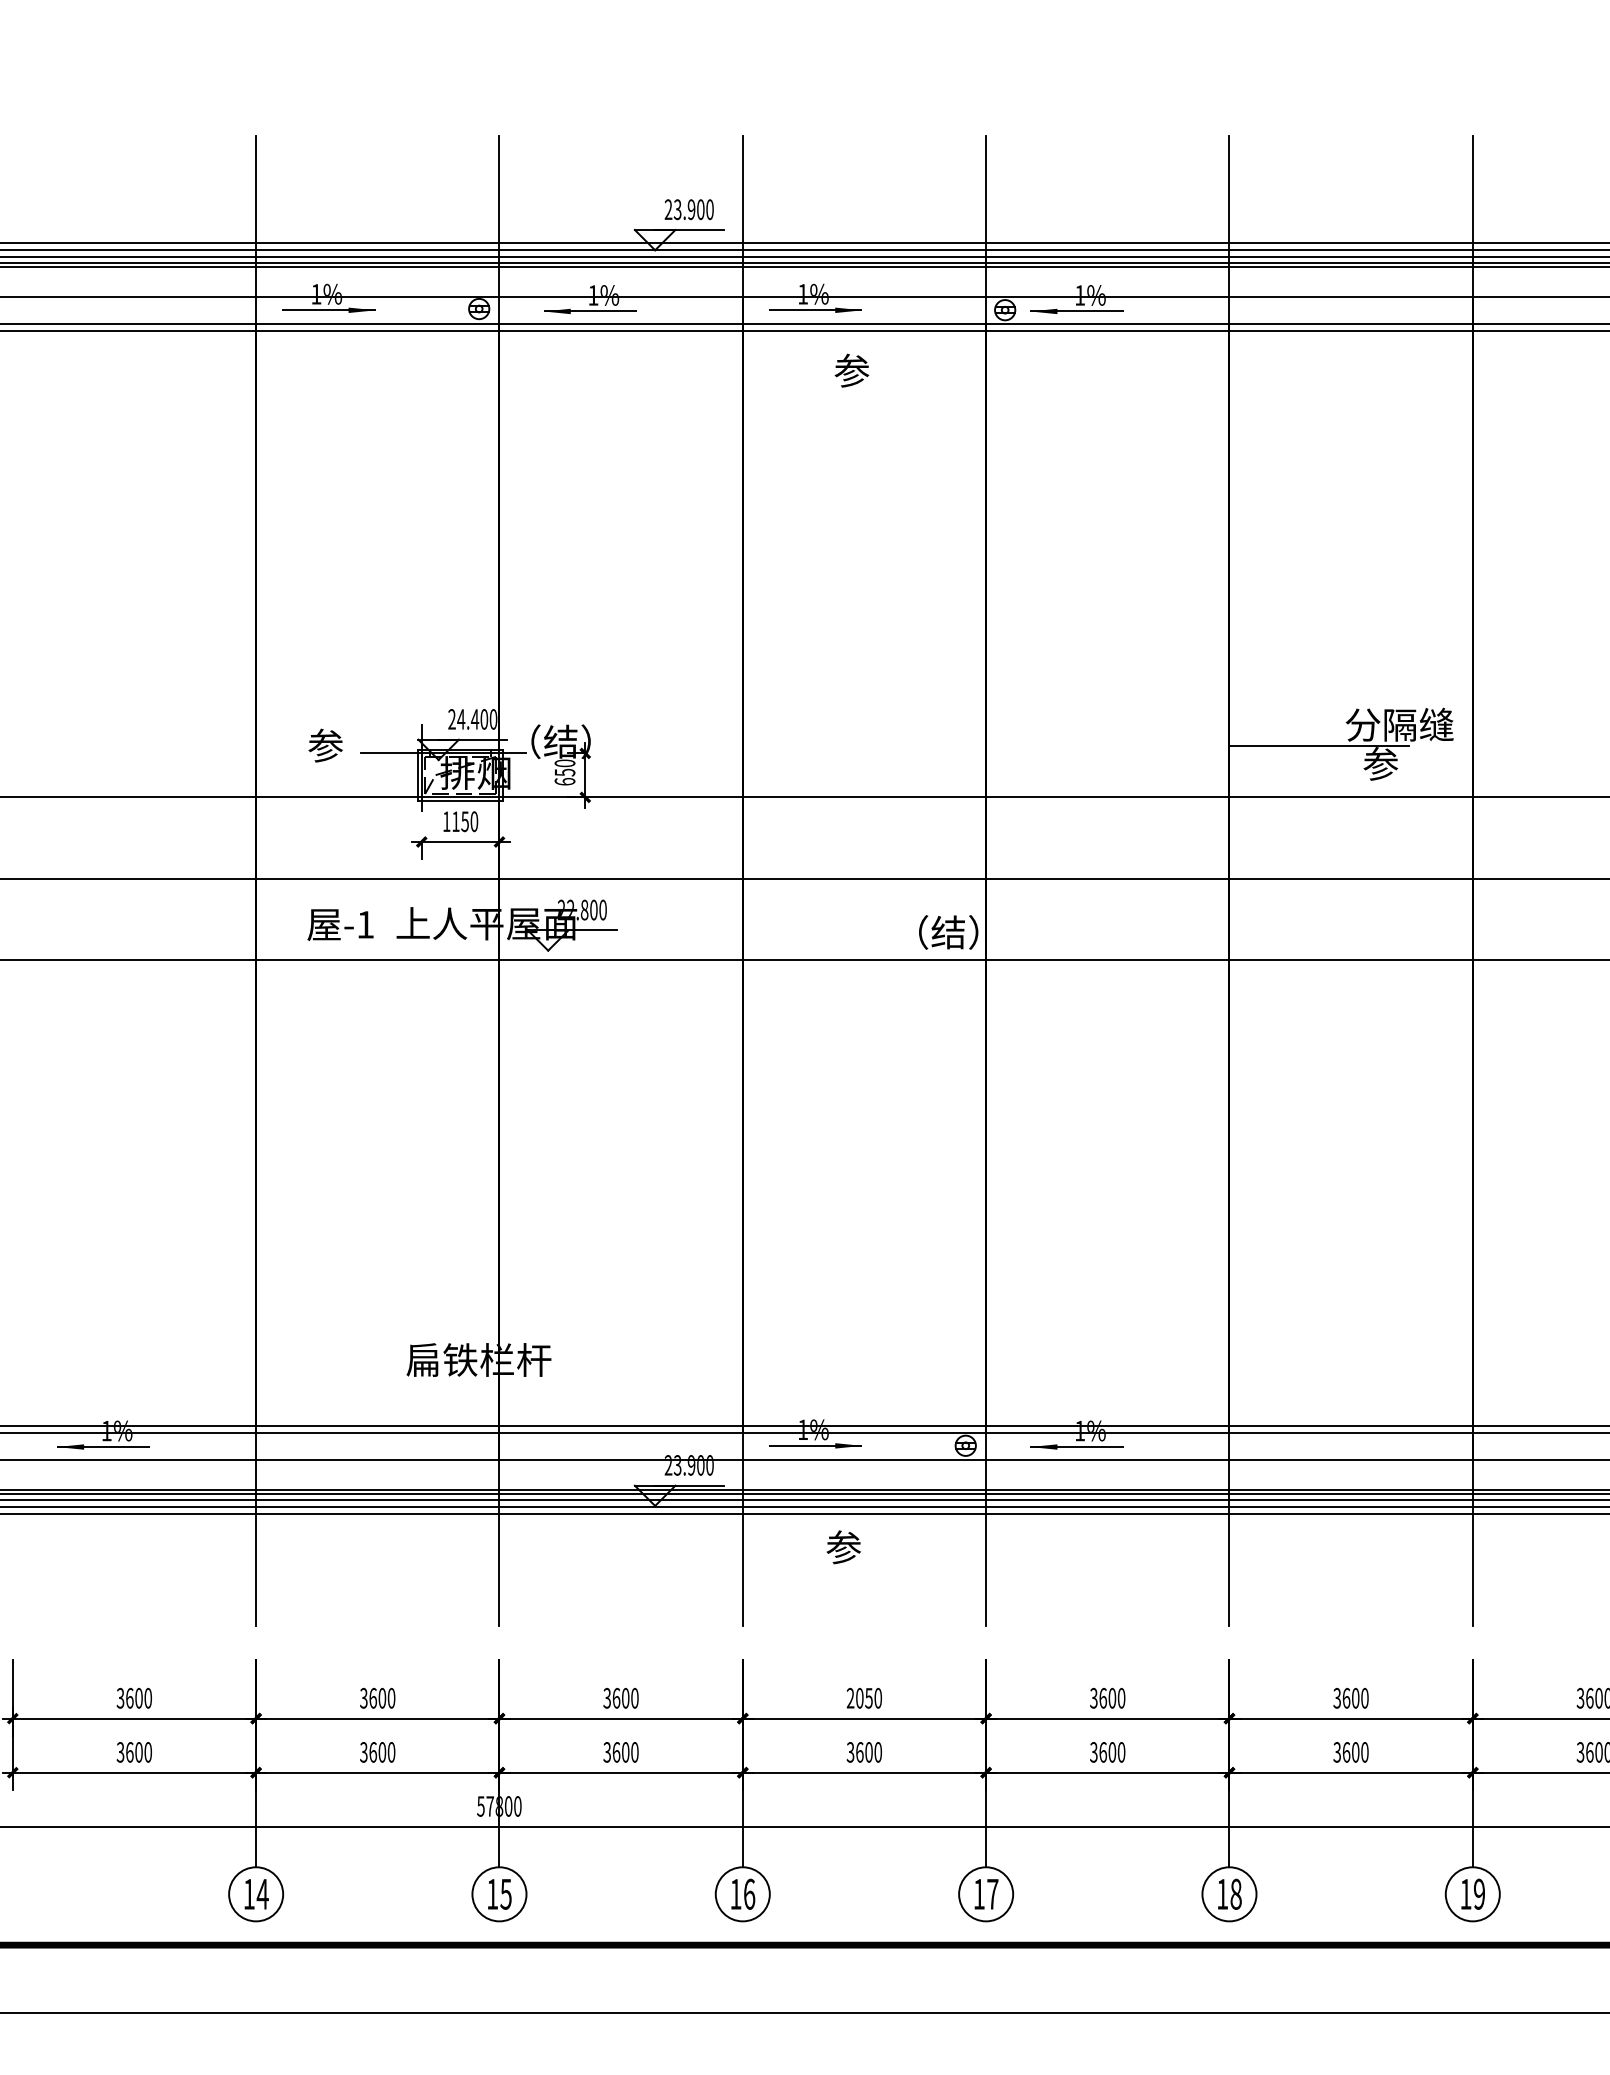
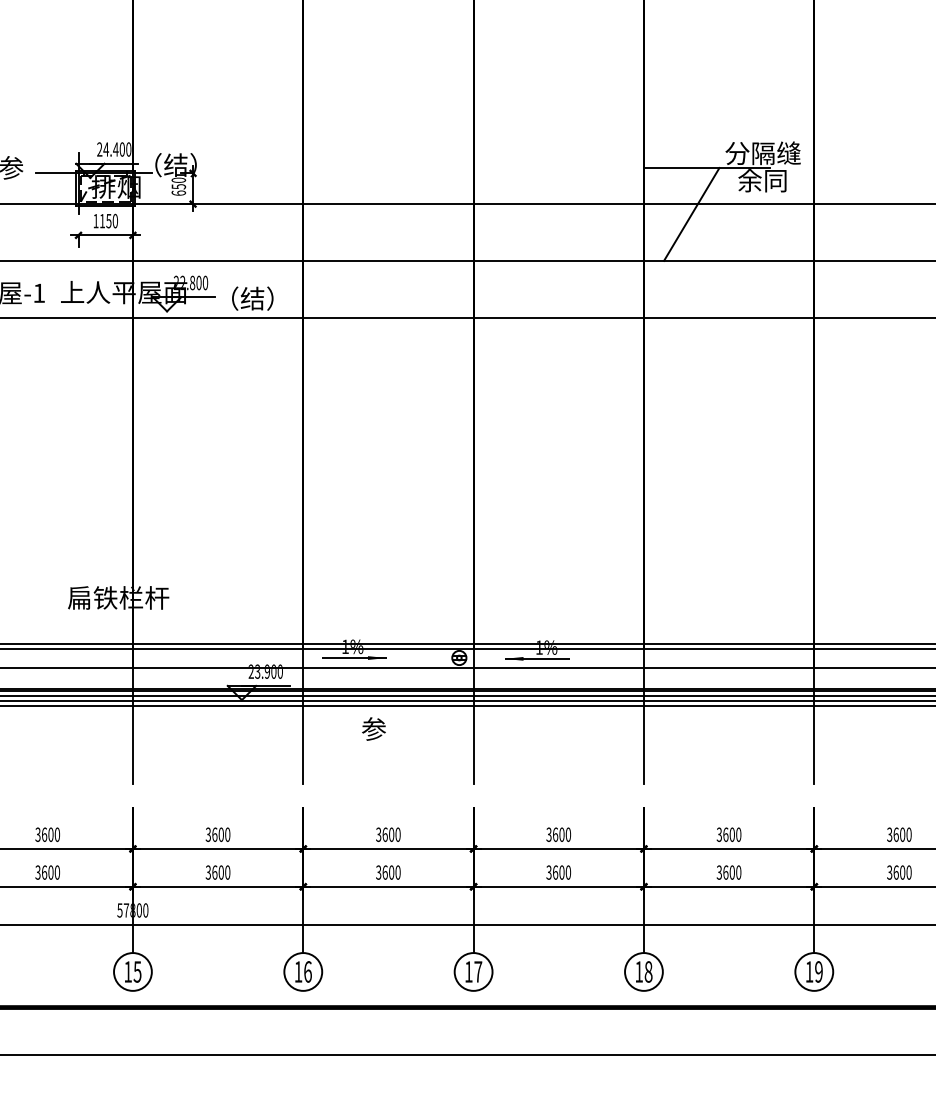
text: (1398, 763) -> (762, 180), 参 -> 余同
line: (1297, 811) -> (691, 213), added
text: (948, 932) -> (252, 298), moved
text: (859, 1697) -> (384, 834), 2050 -> 3600

